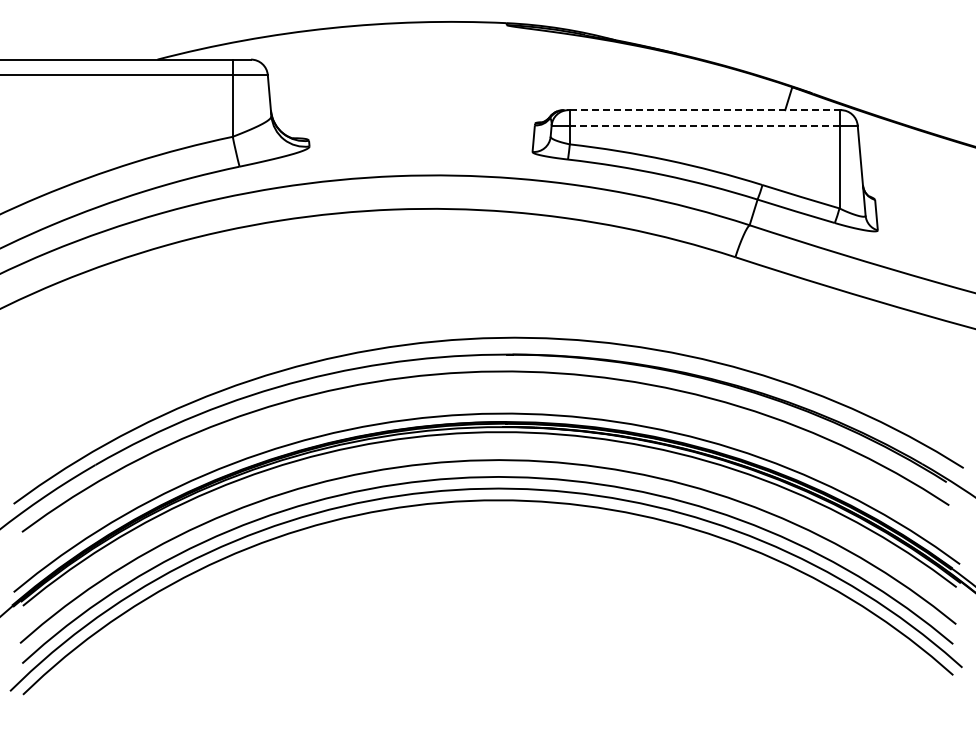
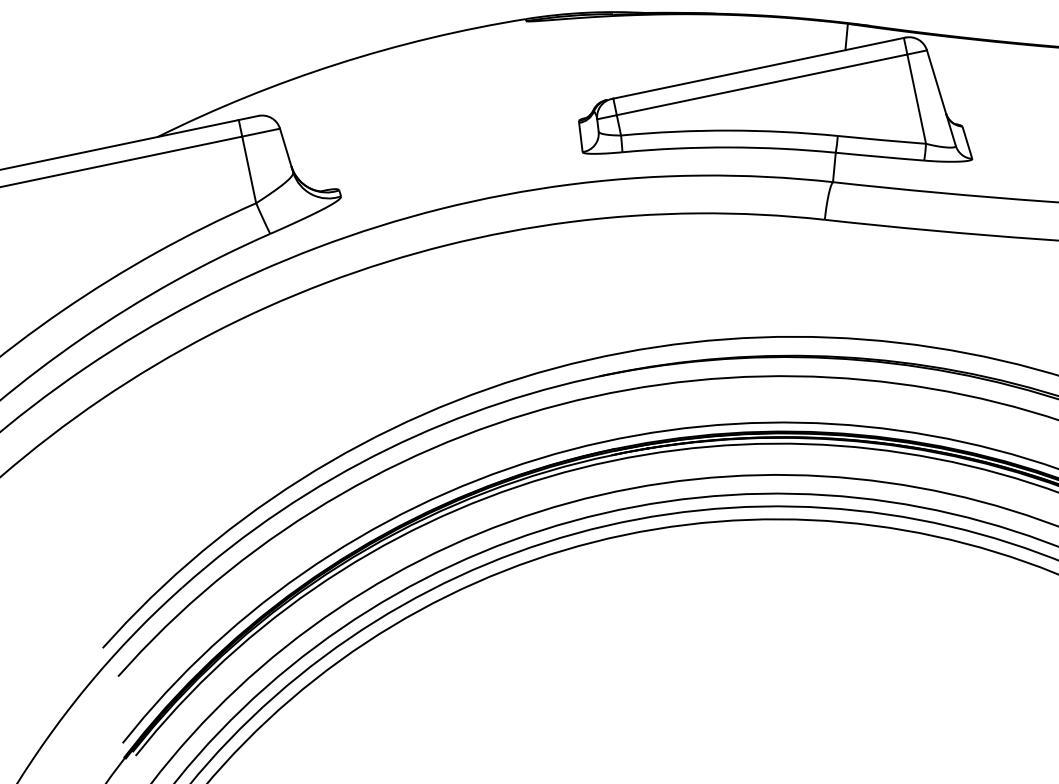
line: (704, 110) -> (758, 68), dashed -> solid
line: (704, 125) -> (761, 84), dashed -> solid

